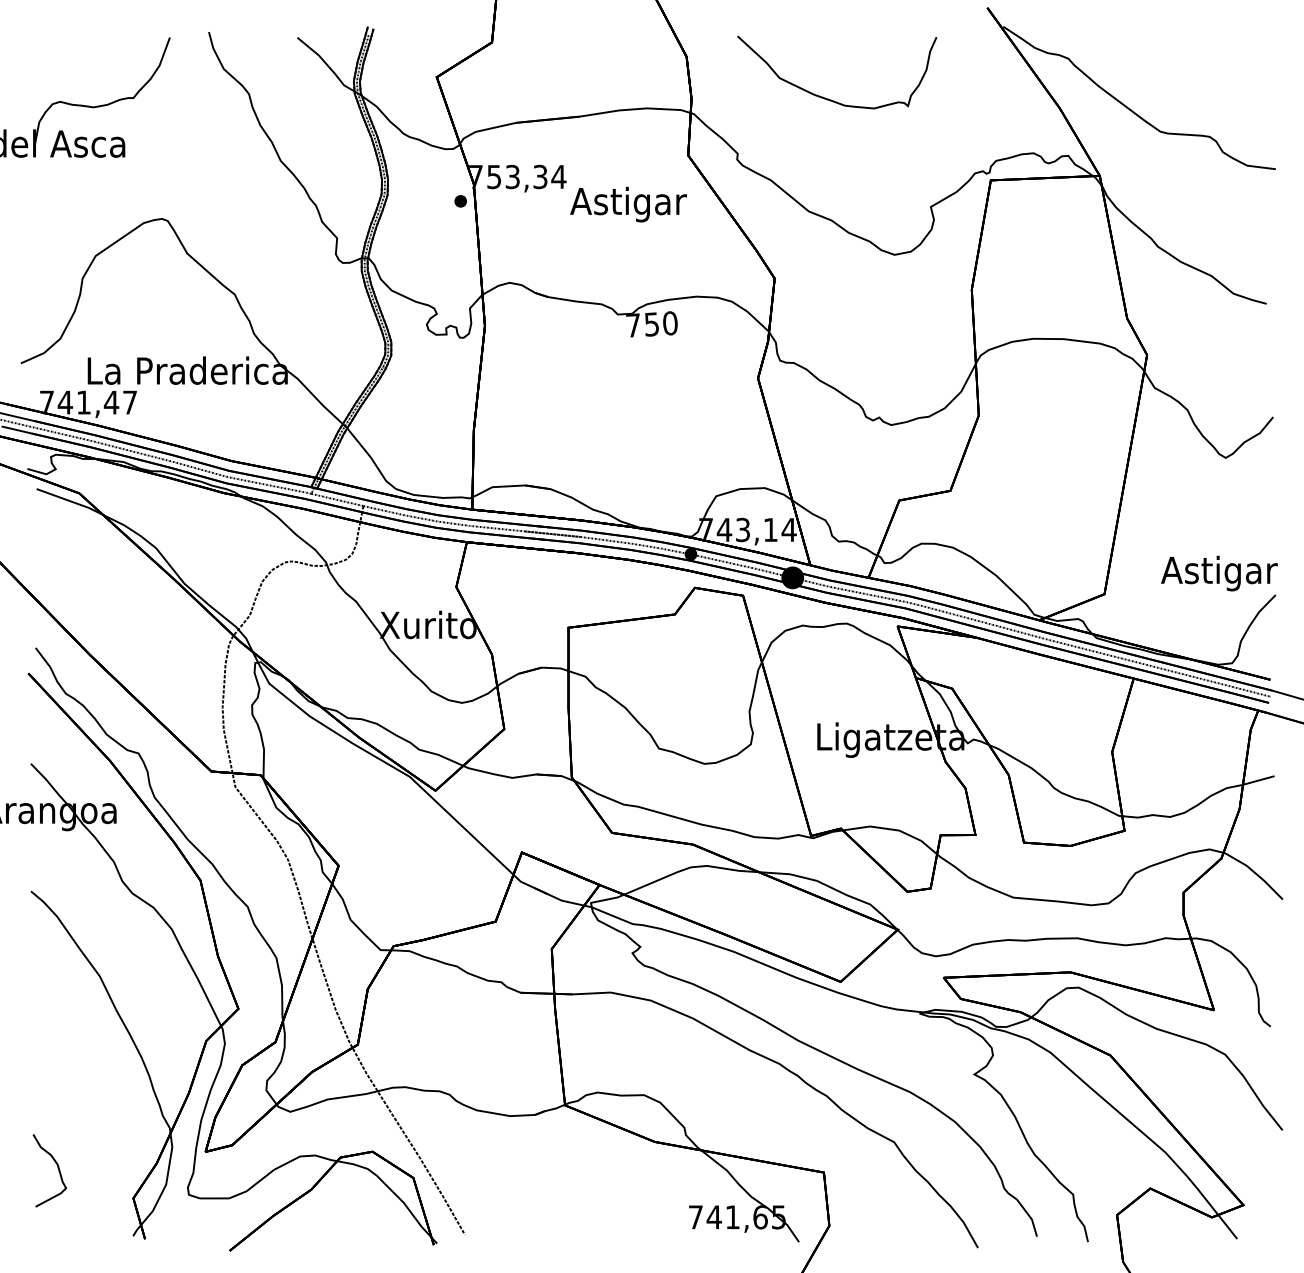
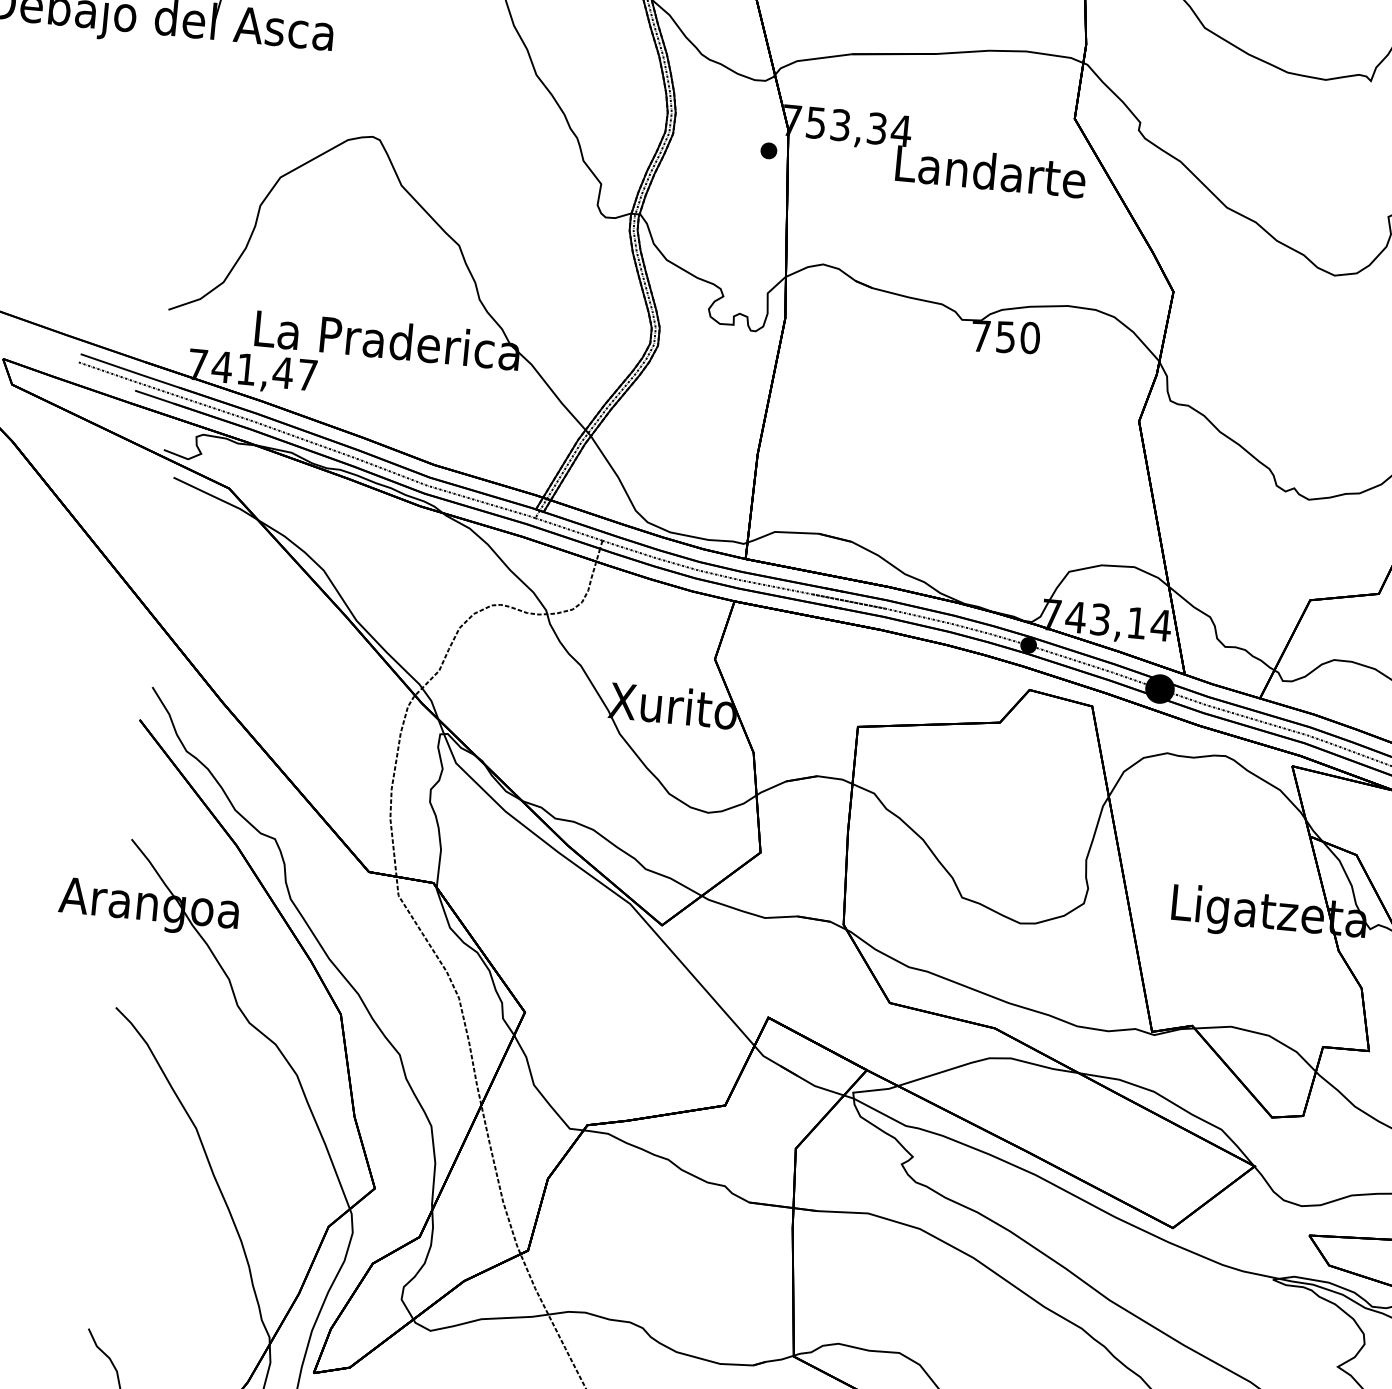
text: (628, 204) -> (989, 175), Astigar -> Landarte

